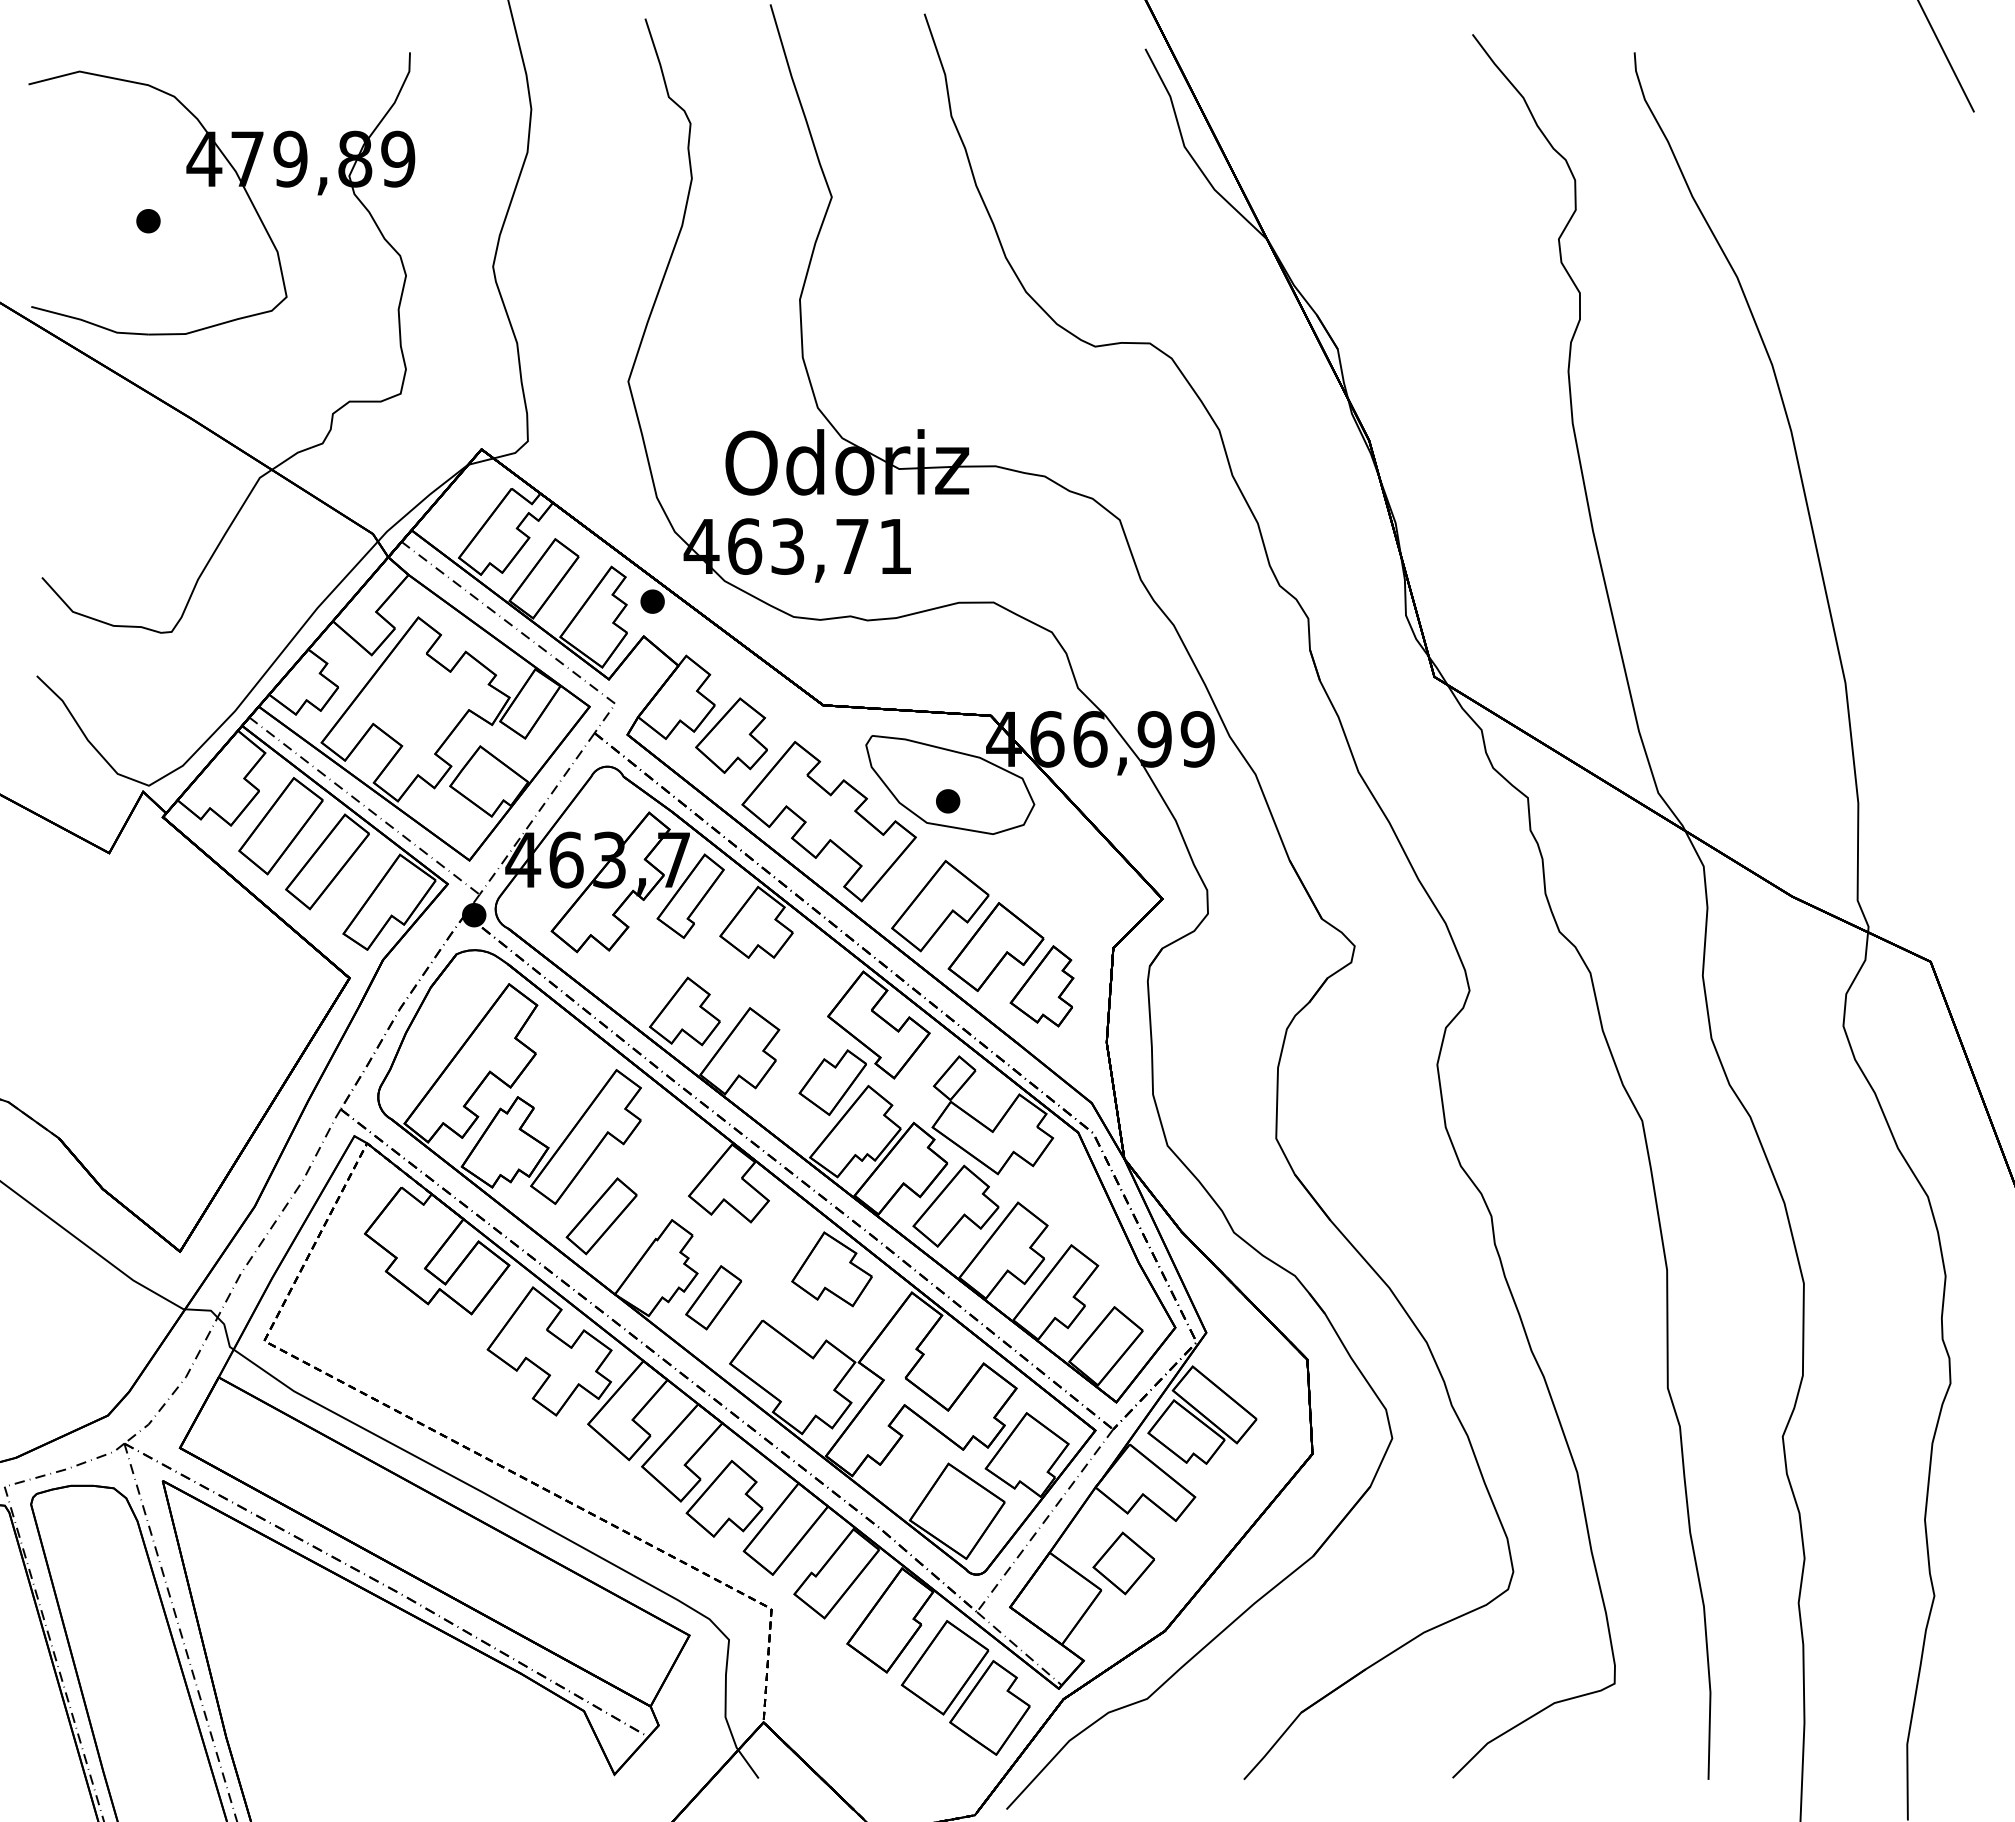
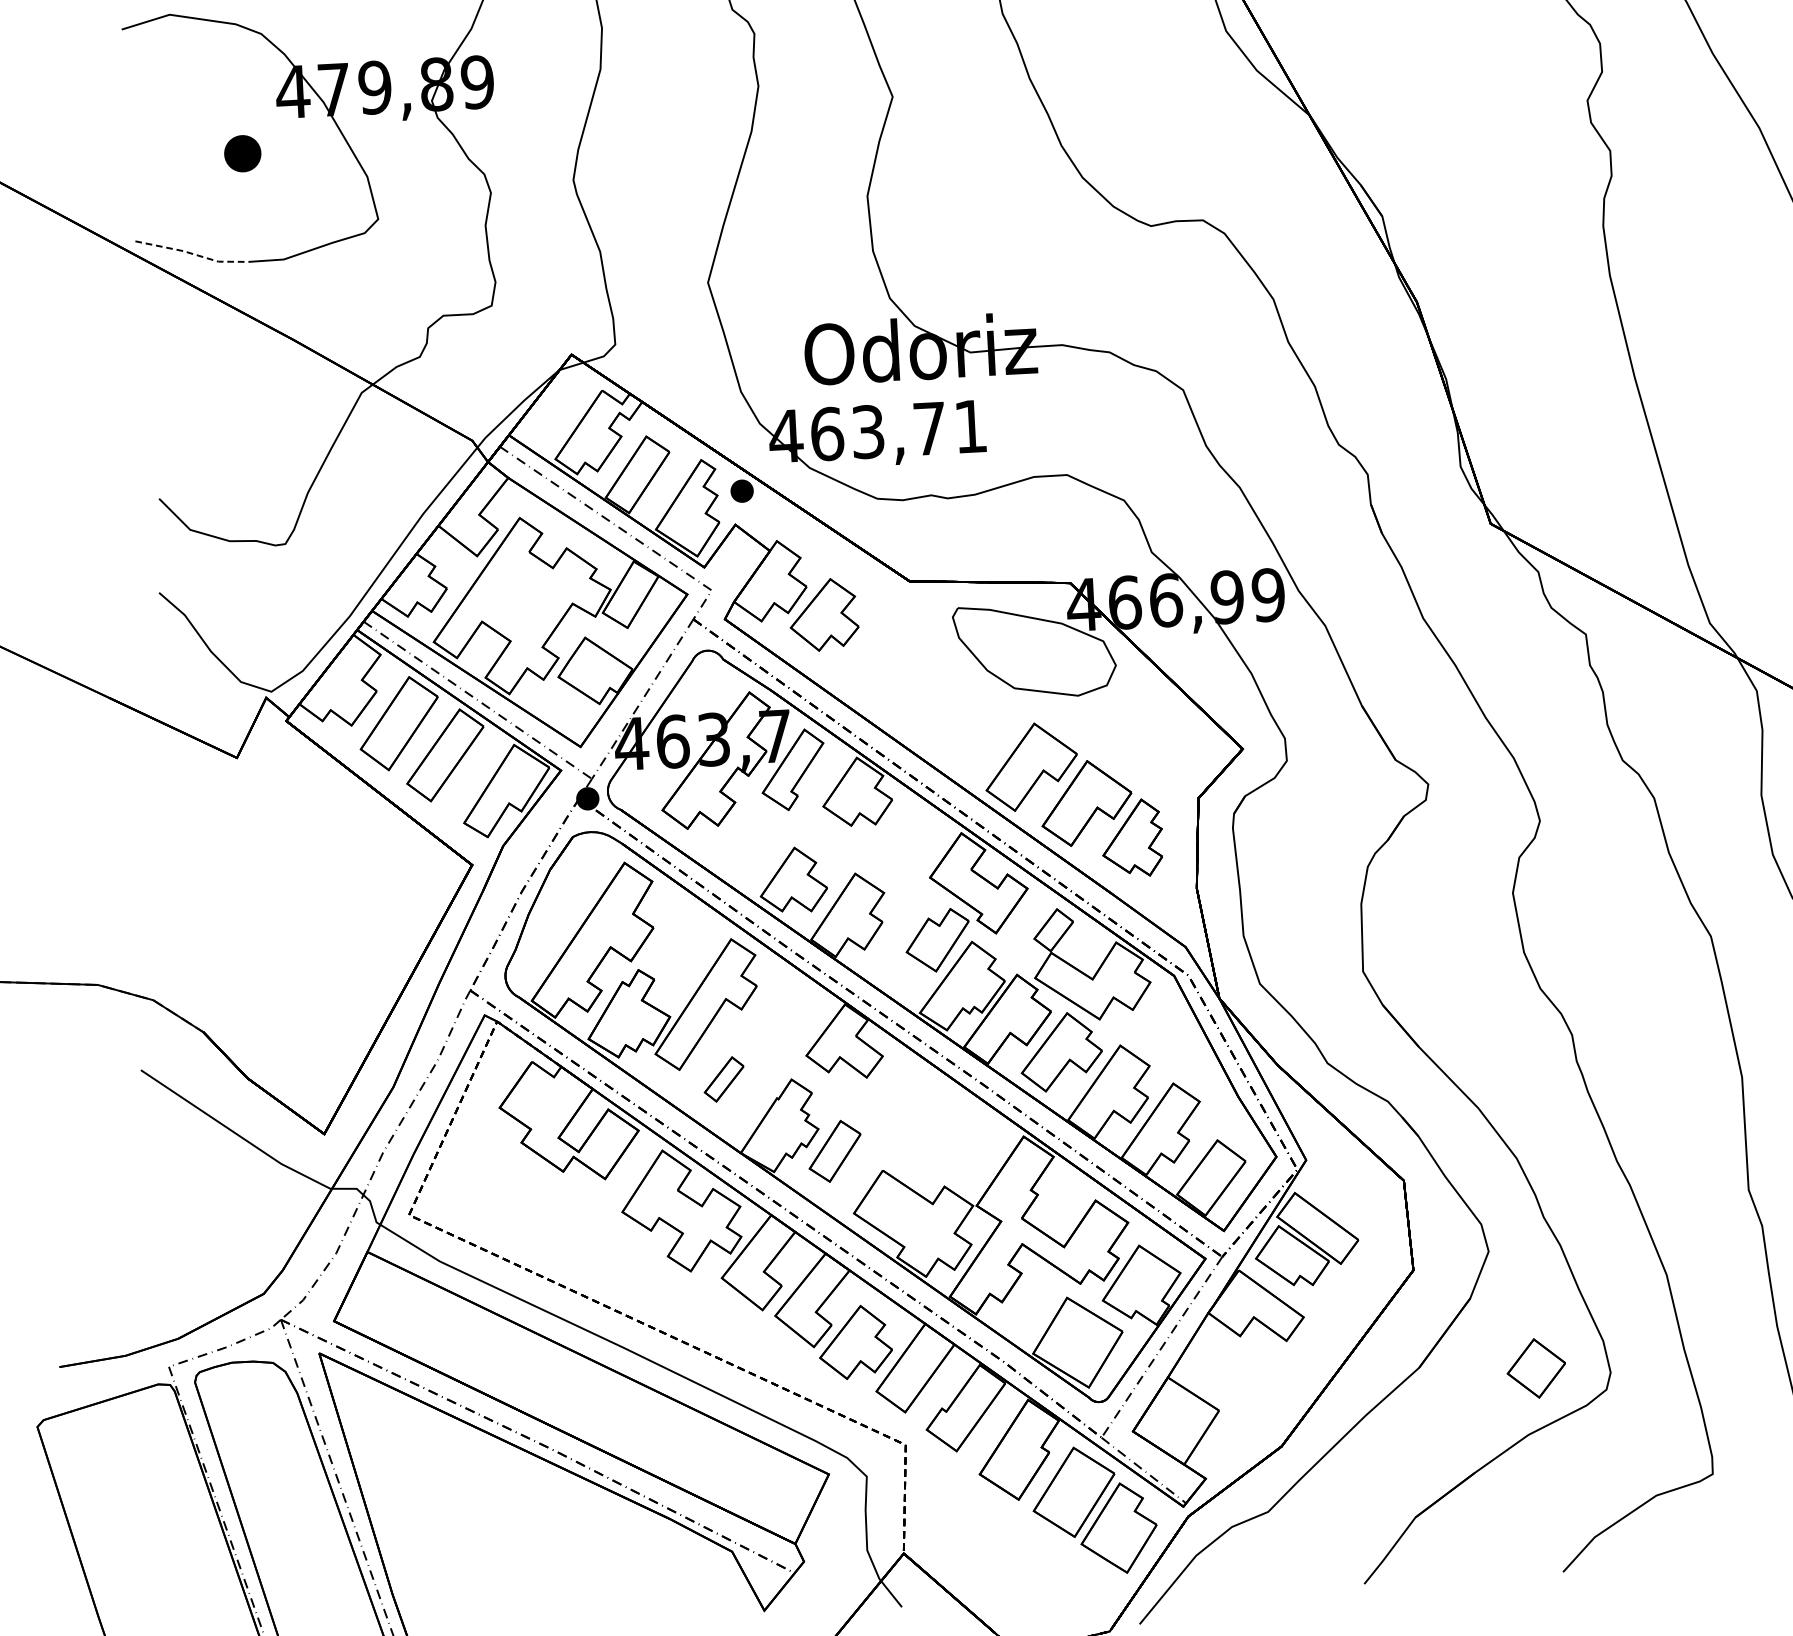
part: (148, 221) -> (242, 154), size x1.6
line: (90, 323) -> (192, 254), solid -> dashed
part: (948, 801) -> (1034, 666), removed
part: (828, 821) -> (920, 691), removed
part: (601, 1216) -> (724, 1079), size x0.6
part: (831, 1269) -> (945, 1118), removed
part: (1123, 1563) -> (1536, 1368), moved

